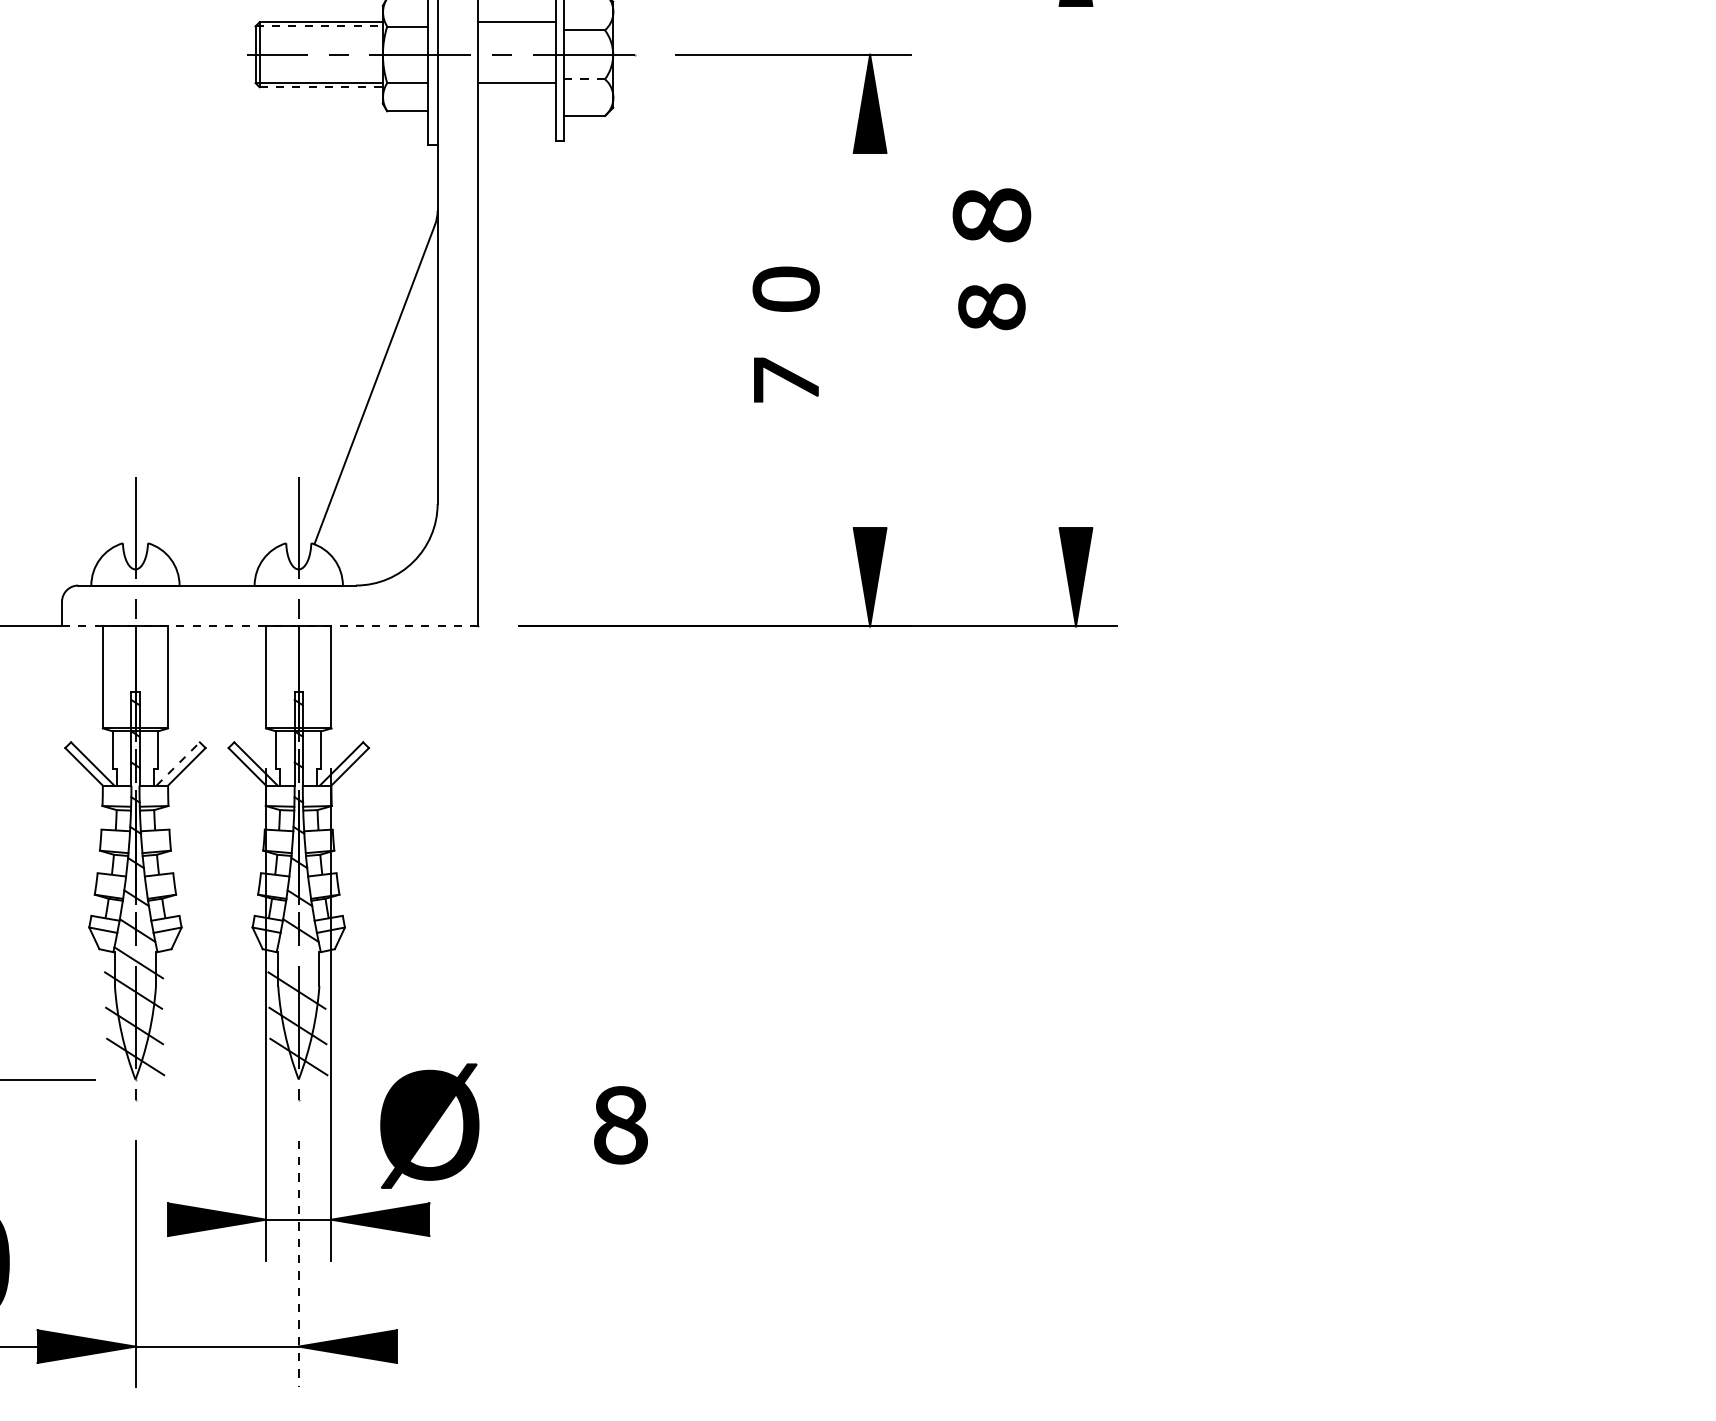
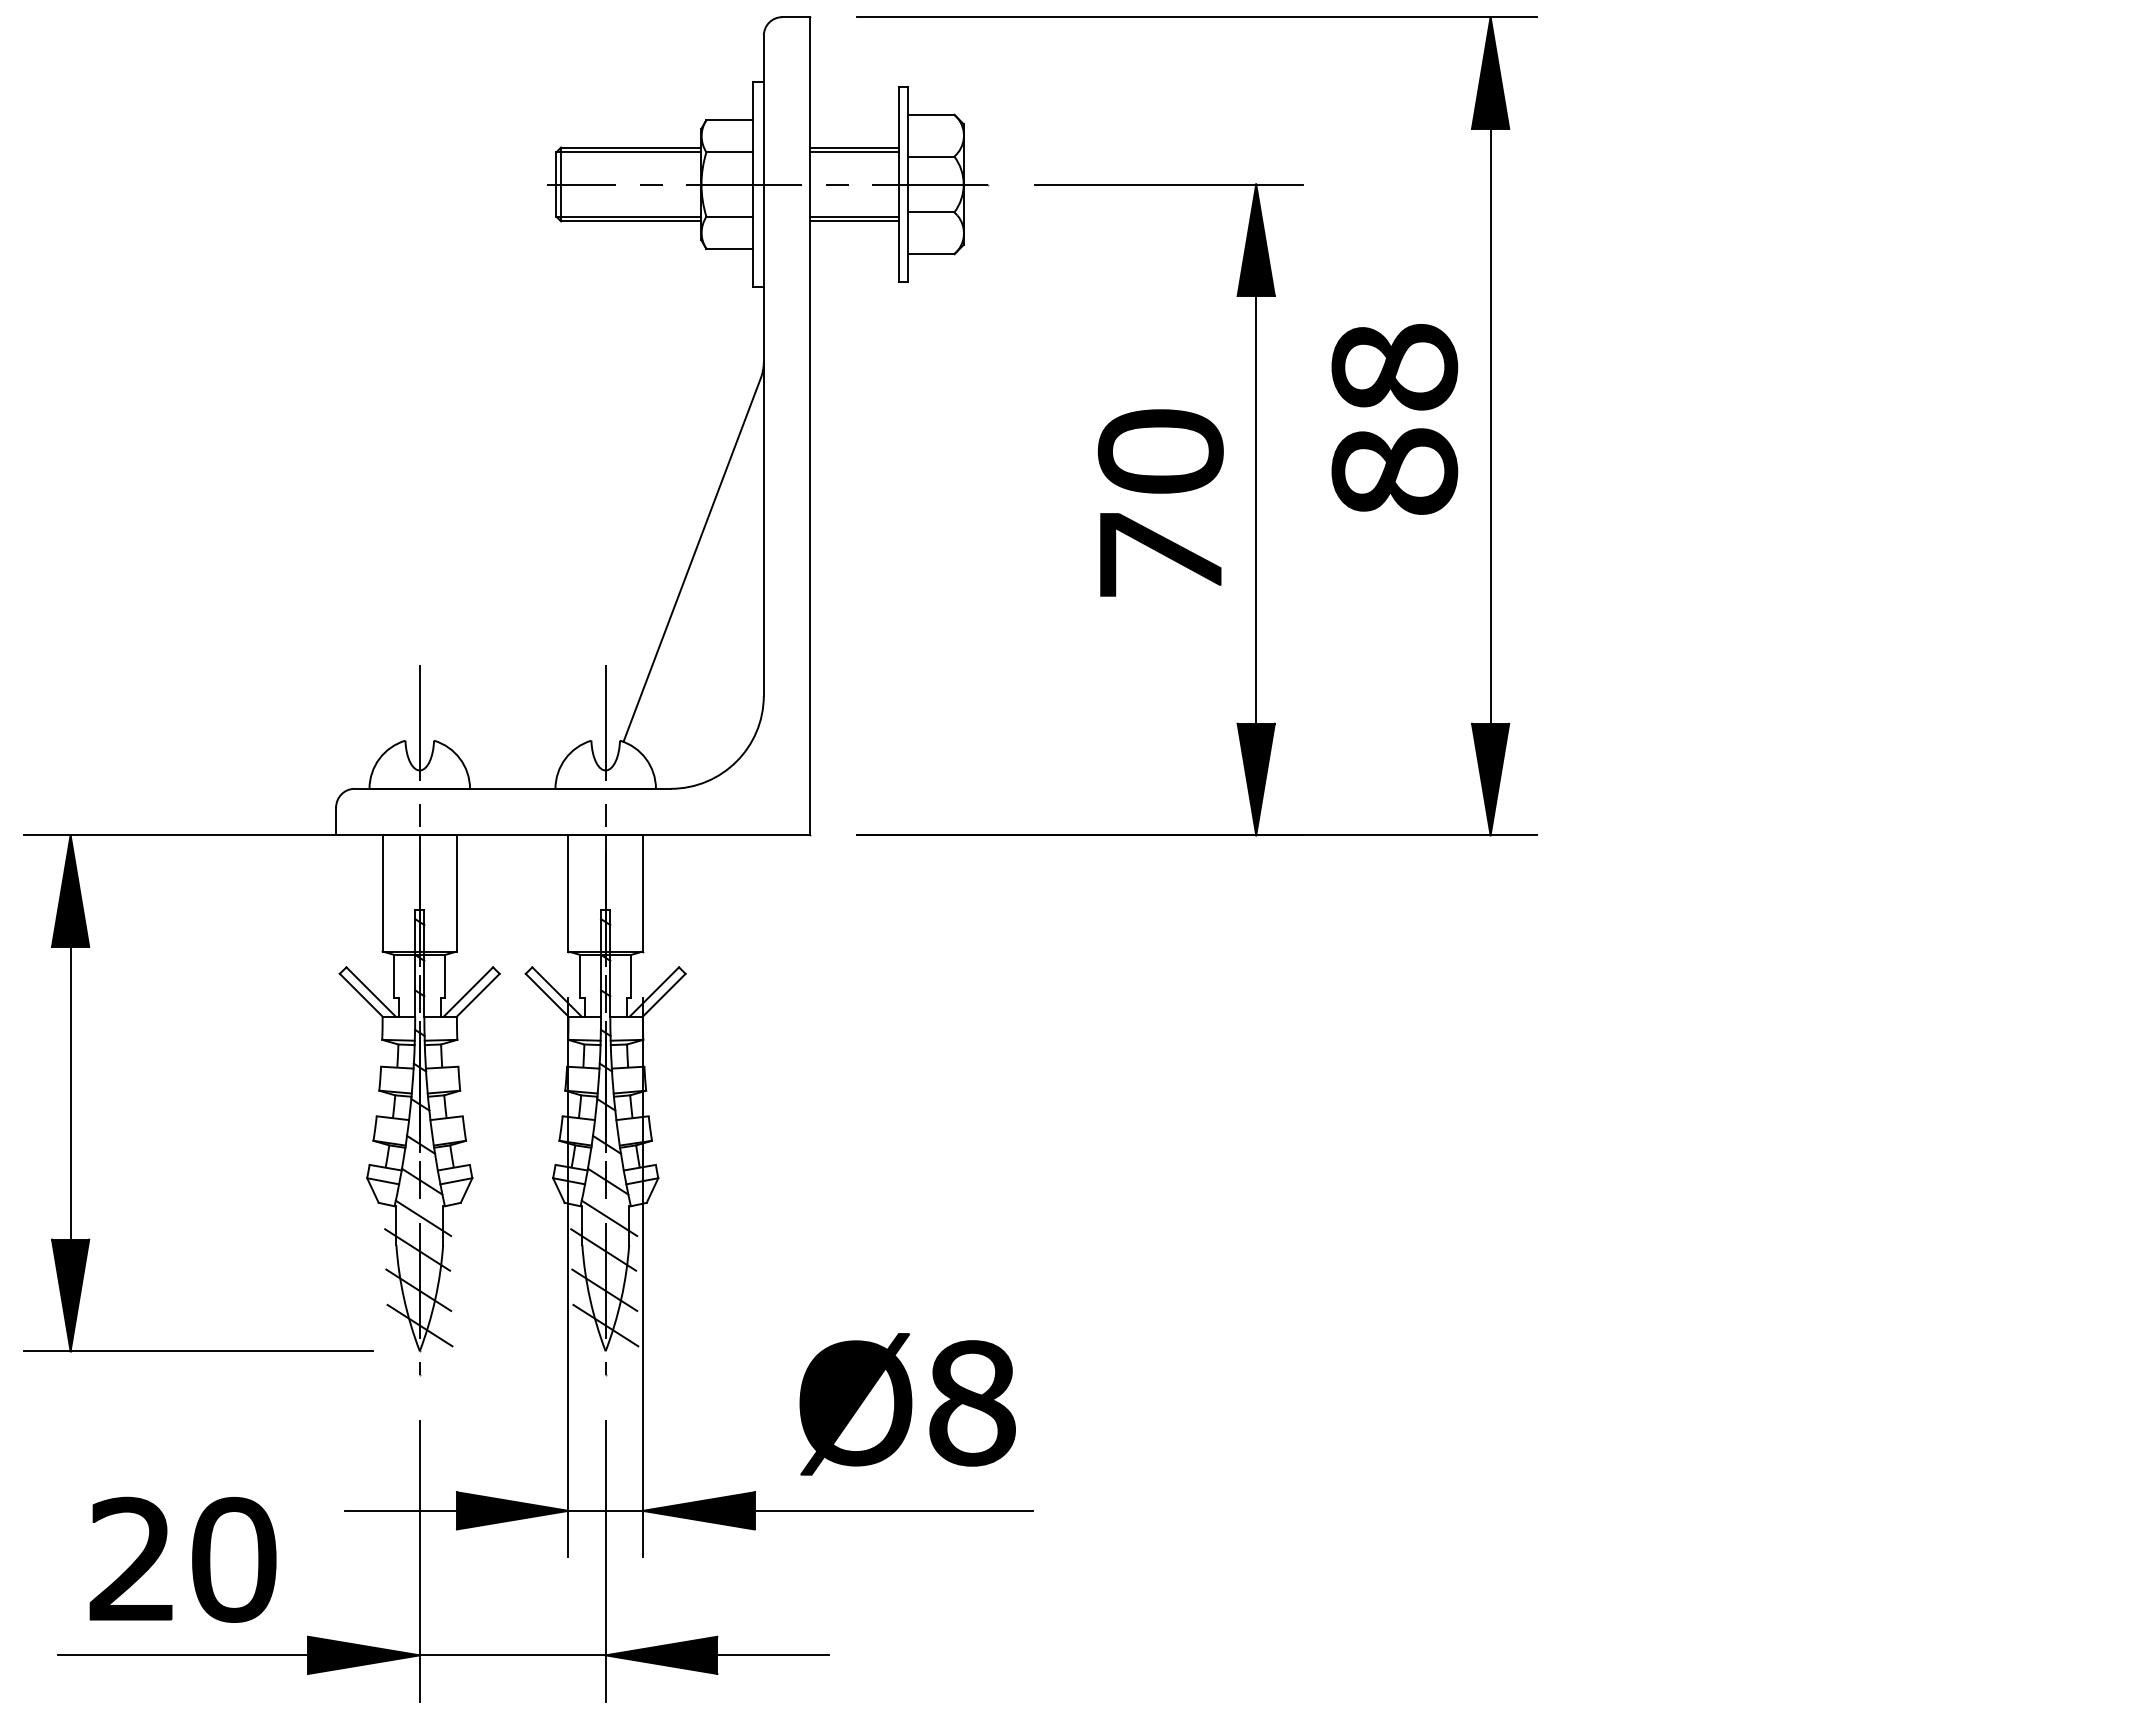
line: (319, 26) -> (629, 152), dashed -> solid
line: (517, 26) -> (854, 152), added
line: (584, 79) -> (930, 212), dashed -> solid
line: (321, 87) -> (631, 221), dashed -> solid
line: (517, 87) -> (854, 221), added
part: (991, 215) -> (1394, 367), size x1.43
line: (1075, 266) -> (1490, 425), added
part: (786, 289) -> (1160, 451), size x1.67
part: (991, 306) -> (1394, 471), size x1.67
line: (870, 340) -> (1256, 509), added
part: (786, 379) -> (1160, 554), size x1.67
line: (269, 626) -> (572, 835), dashed -> solid
line: (178, 763) -> (468, 991), dashed -> solid
line: (302, 962) -> (609, 1218), added
part: (620, 1125) -> (972, 1403), size x1.43
part: (429, 1126) -> (855, 1404), moved
line: (118, 1219) -> (400, 1510), added
line: (551, 1219) -> (893, 1510), added
line: (298, 1264) -> (605, 1561), dashed -> solid
line: (445, 1346) -> (772, 1655), added

